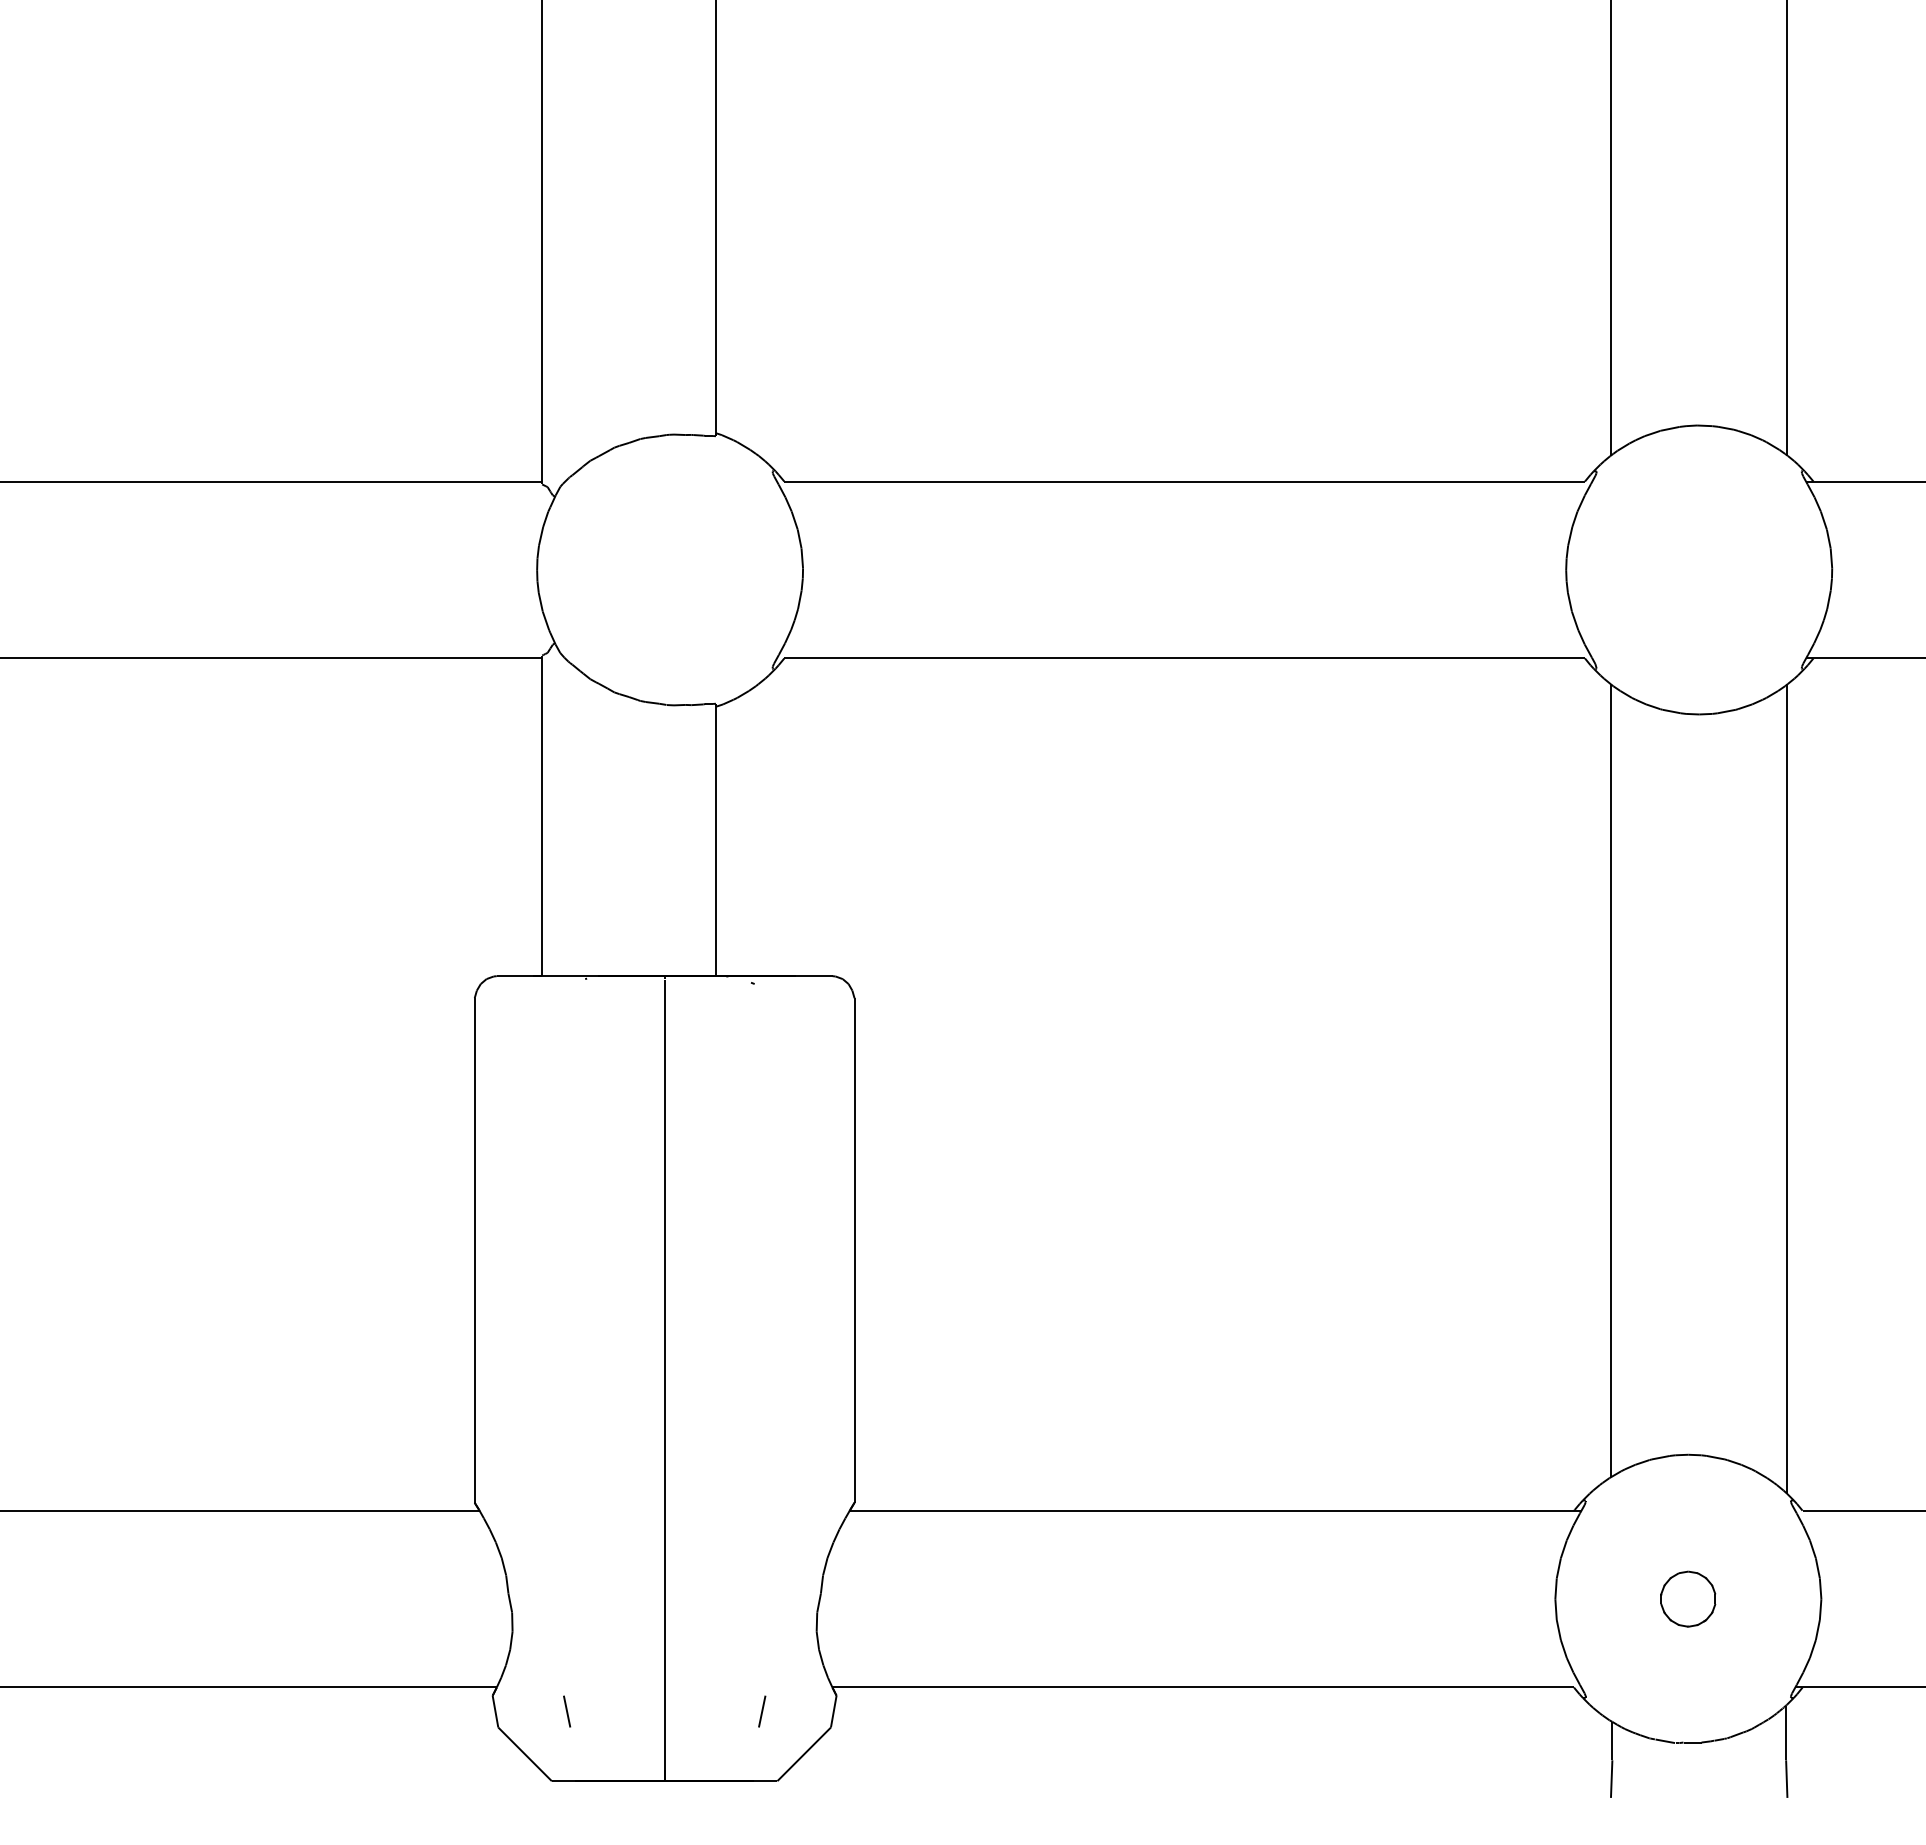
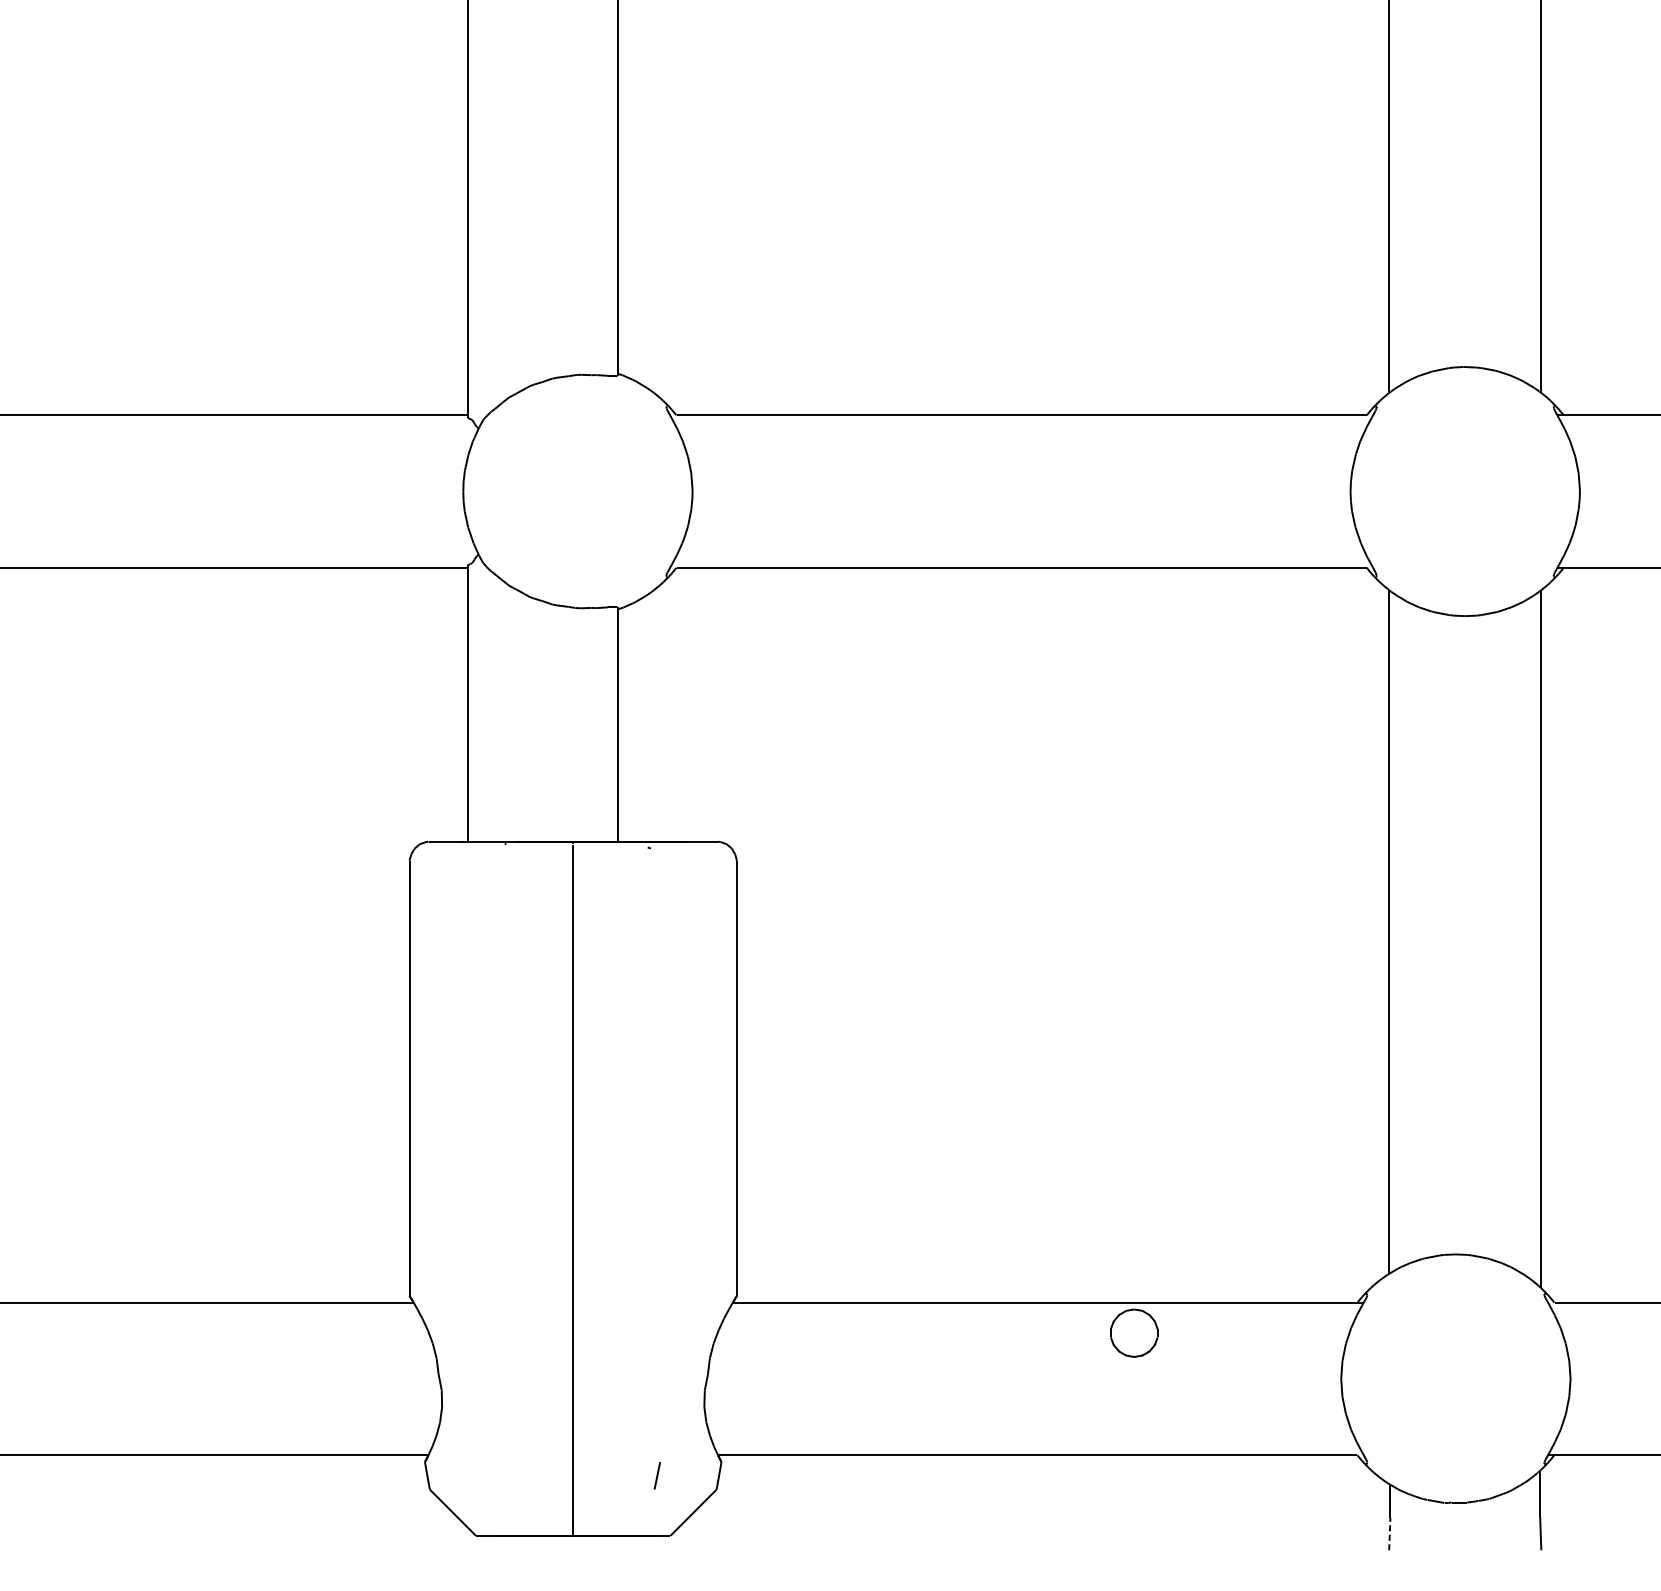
part: (1688, 1598) -> (1134, 1332), moved
line: (567, 1711) -> (489, 1475), removed
line: (1611, 1779) -> (1389, 1534), solid -> dashed

